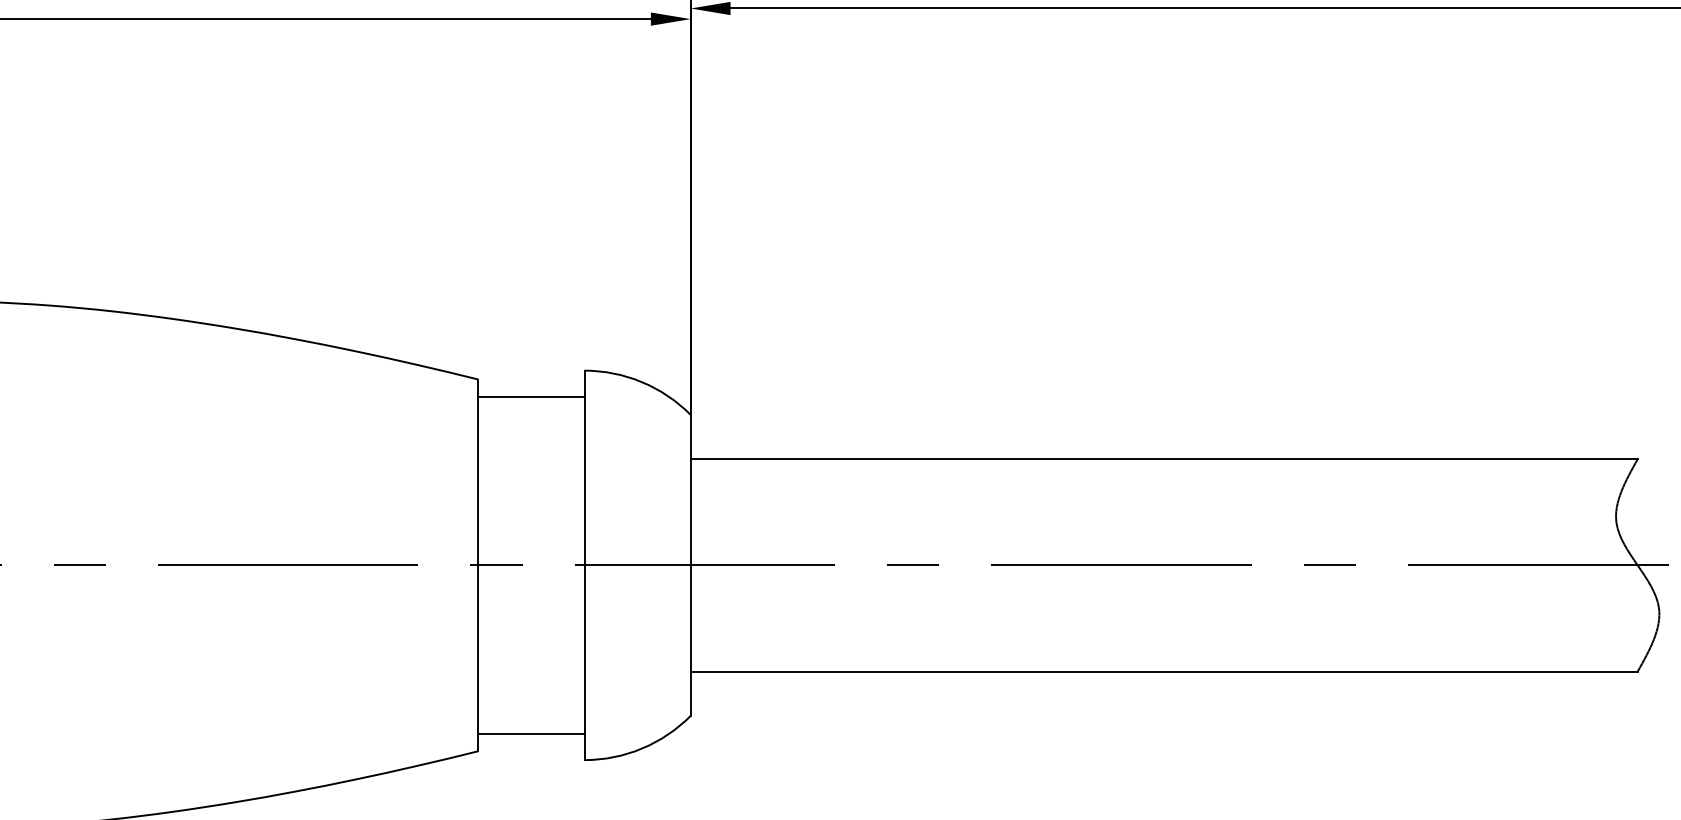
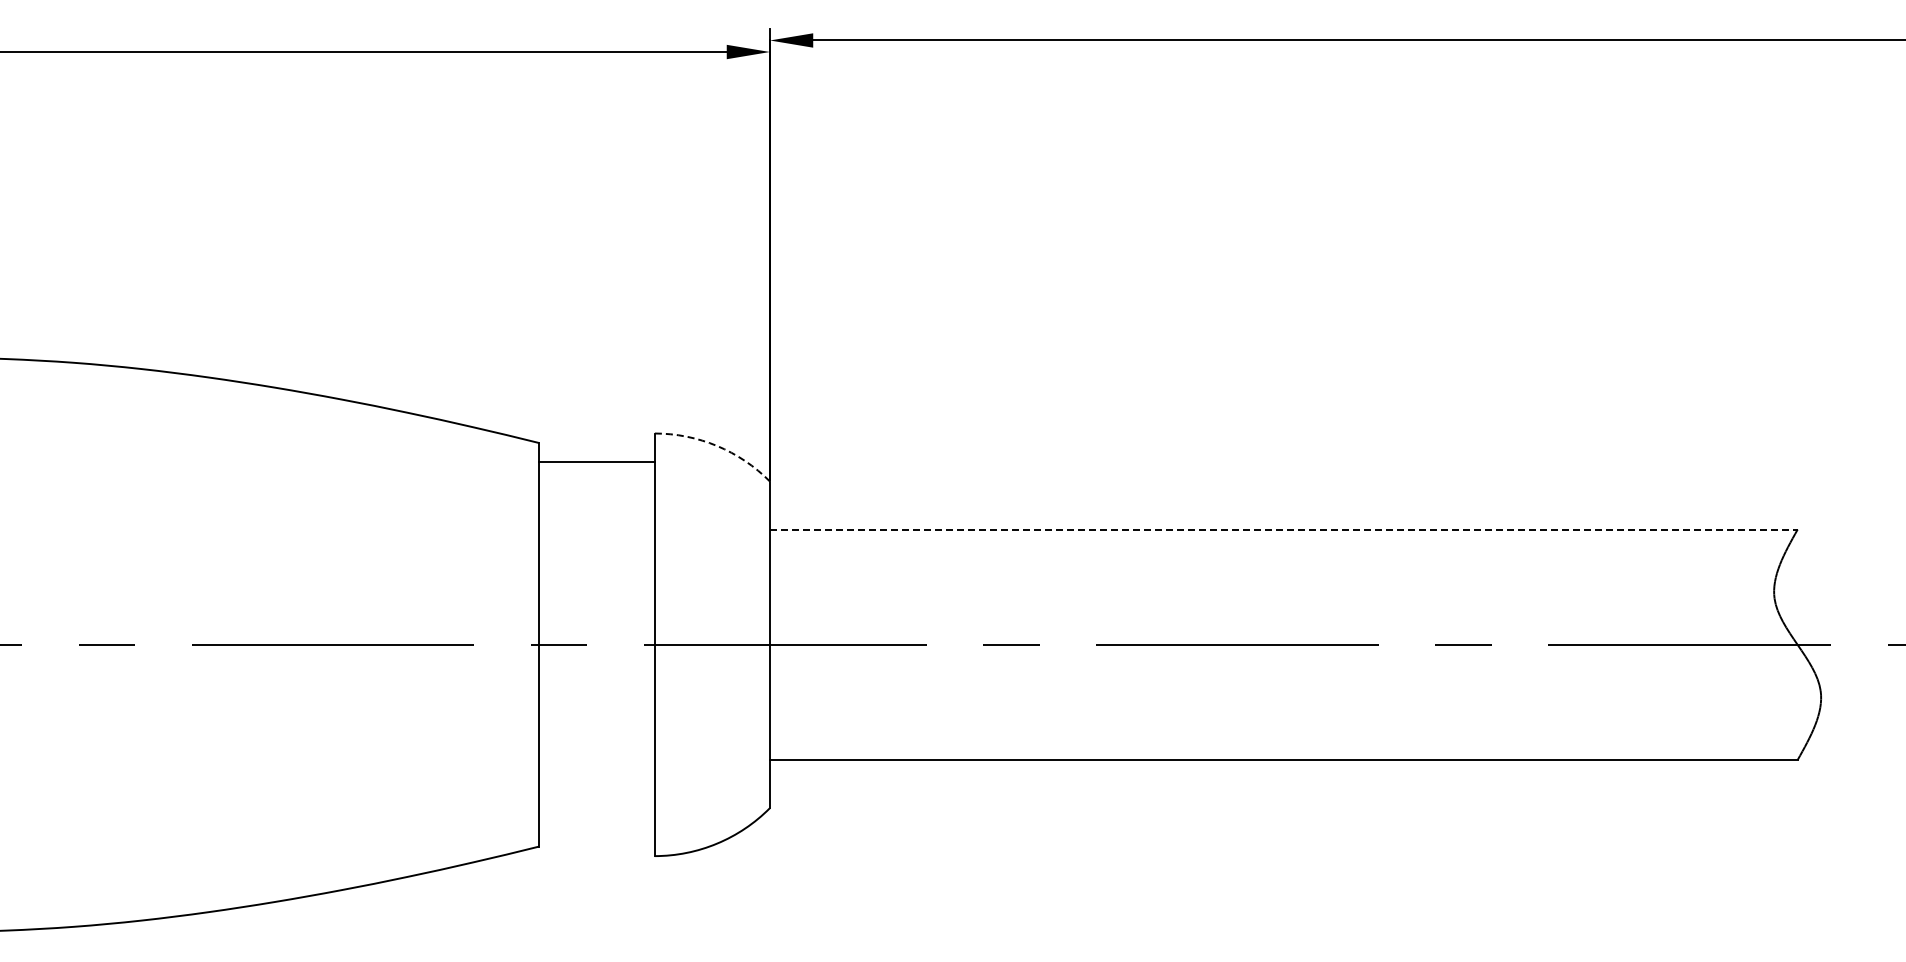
arc: (642, 382) -> (717, 446), solid -> dashed
line: (1163, 459) -> (1283, 529), solid -> dashed
line: (530, 733) -> (596, 827), removed

